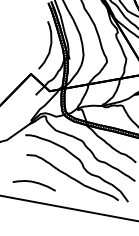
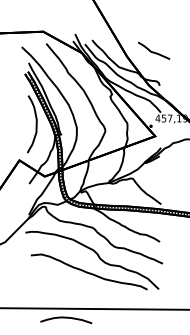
curve: (34, 183) -> (66, 318), moved

